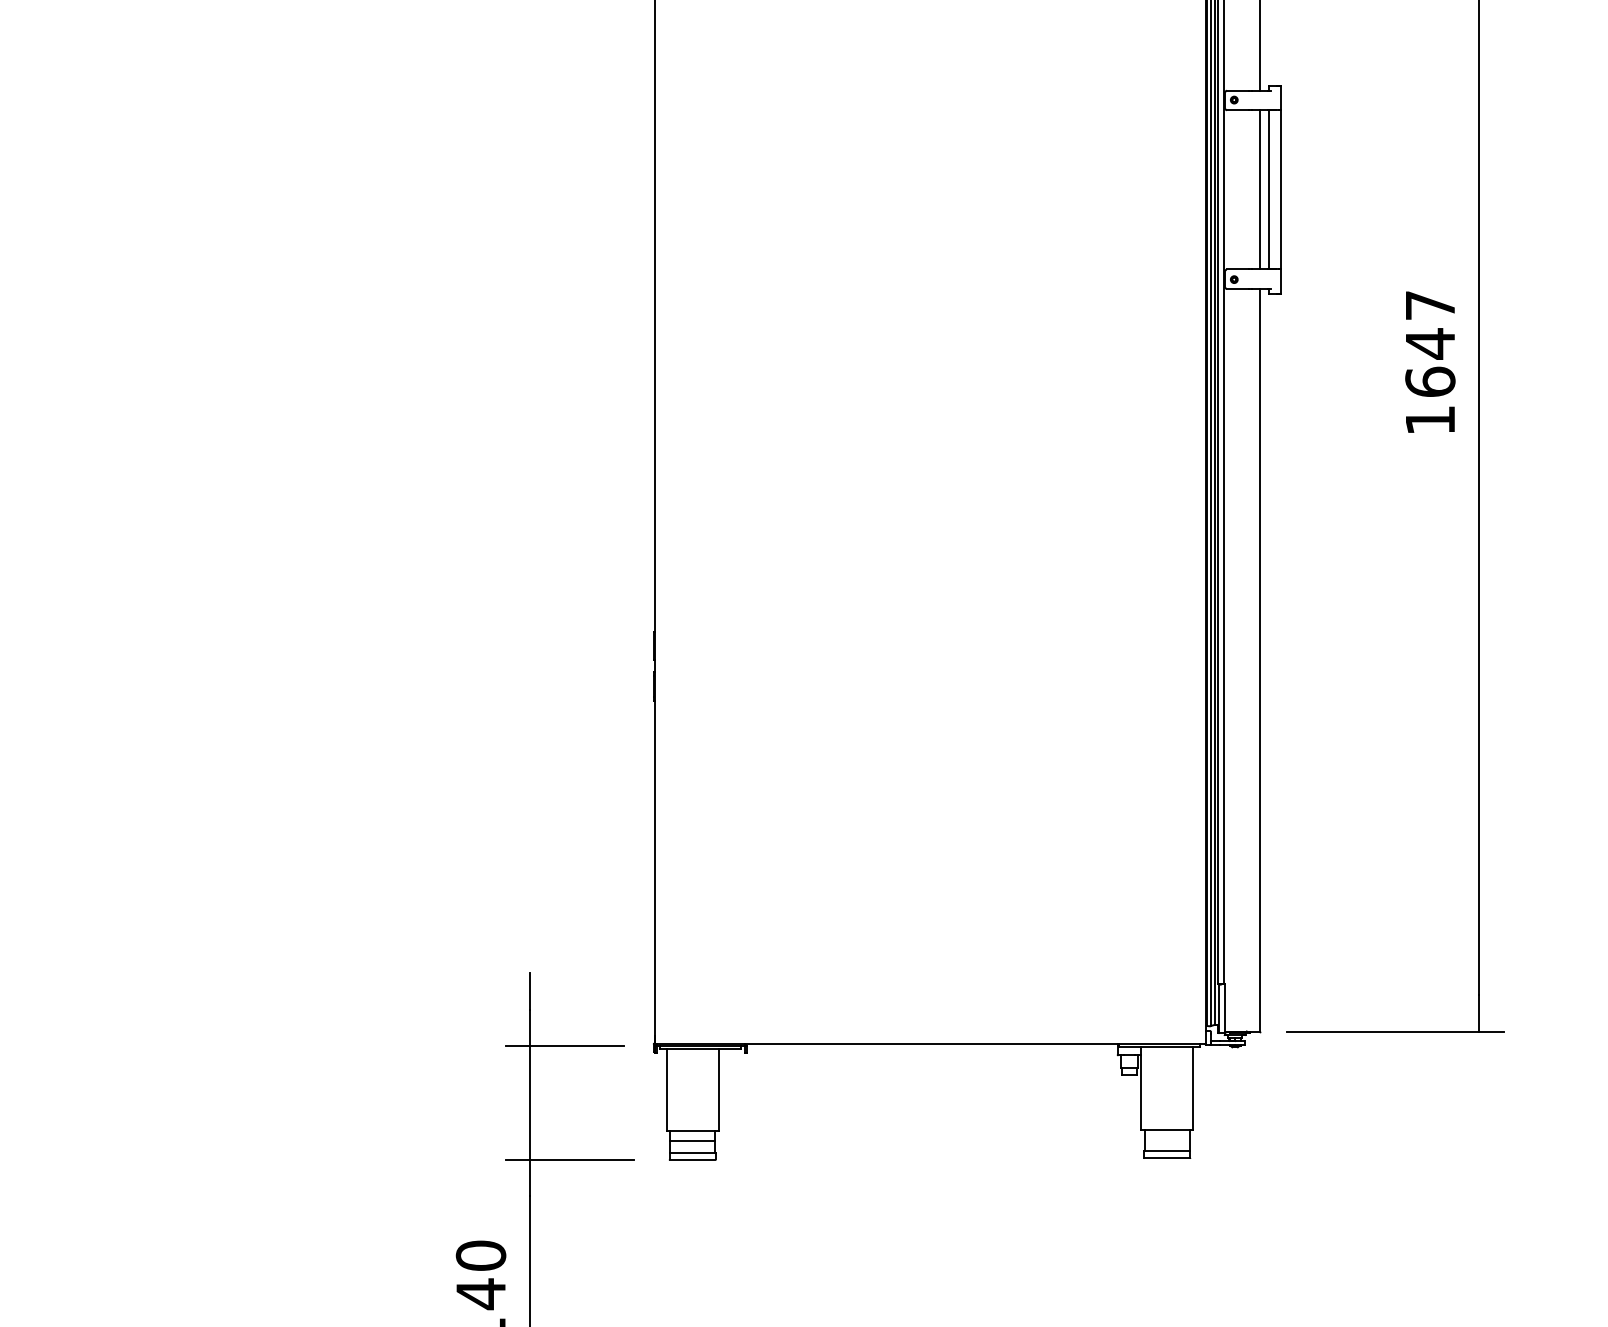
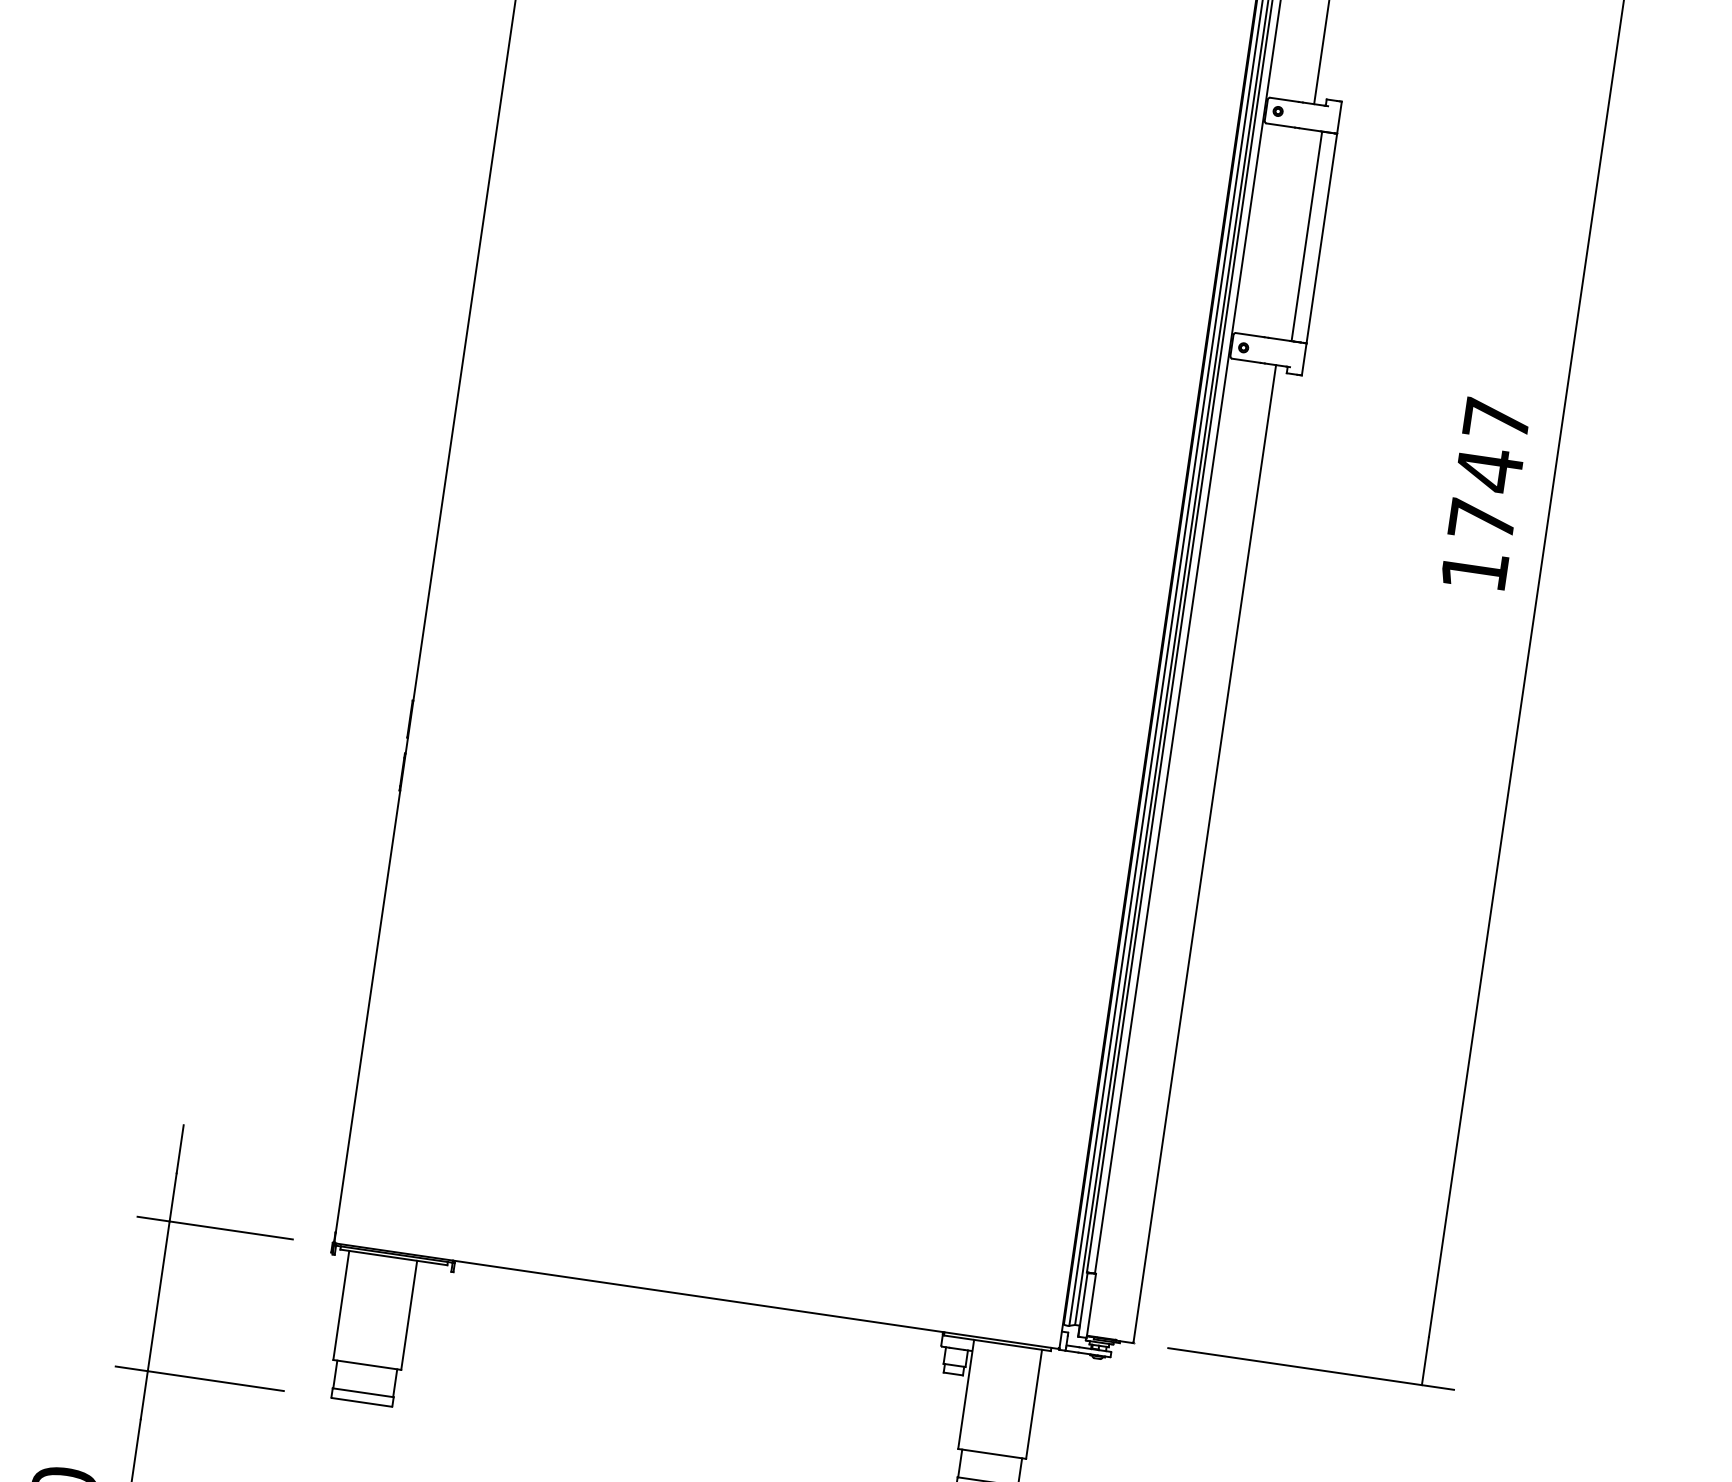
line: (1260, 189) -> (1295, 234), removed
text: (1430, 381) -> (1482, 519), 1647 -> 1747
line: (692, 1140) -> (365, 1376), removed

